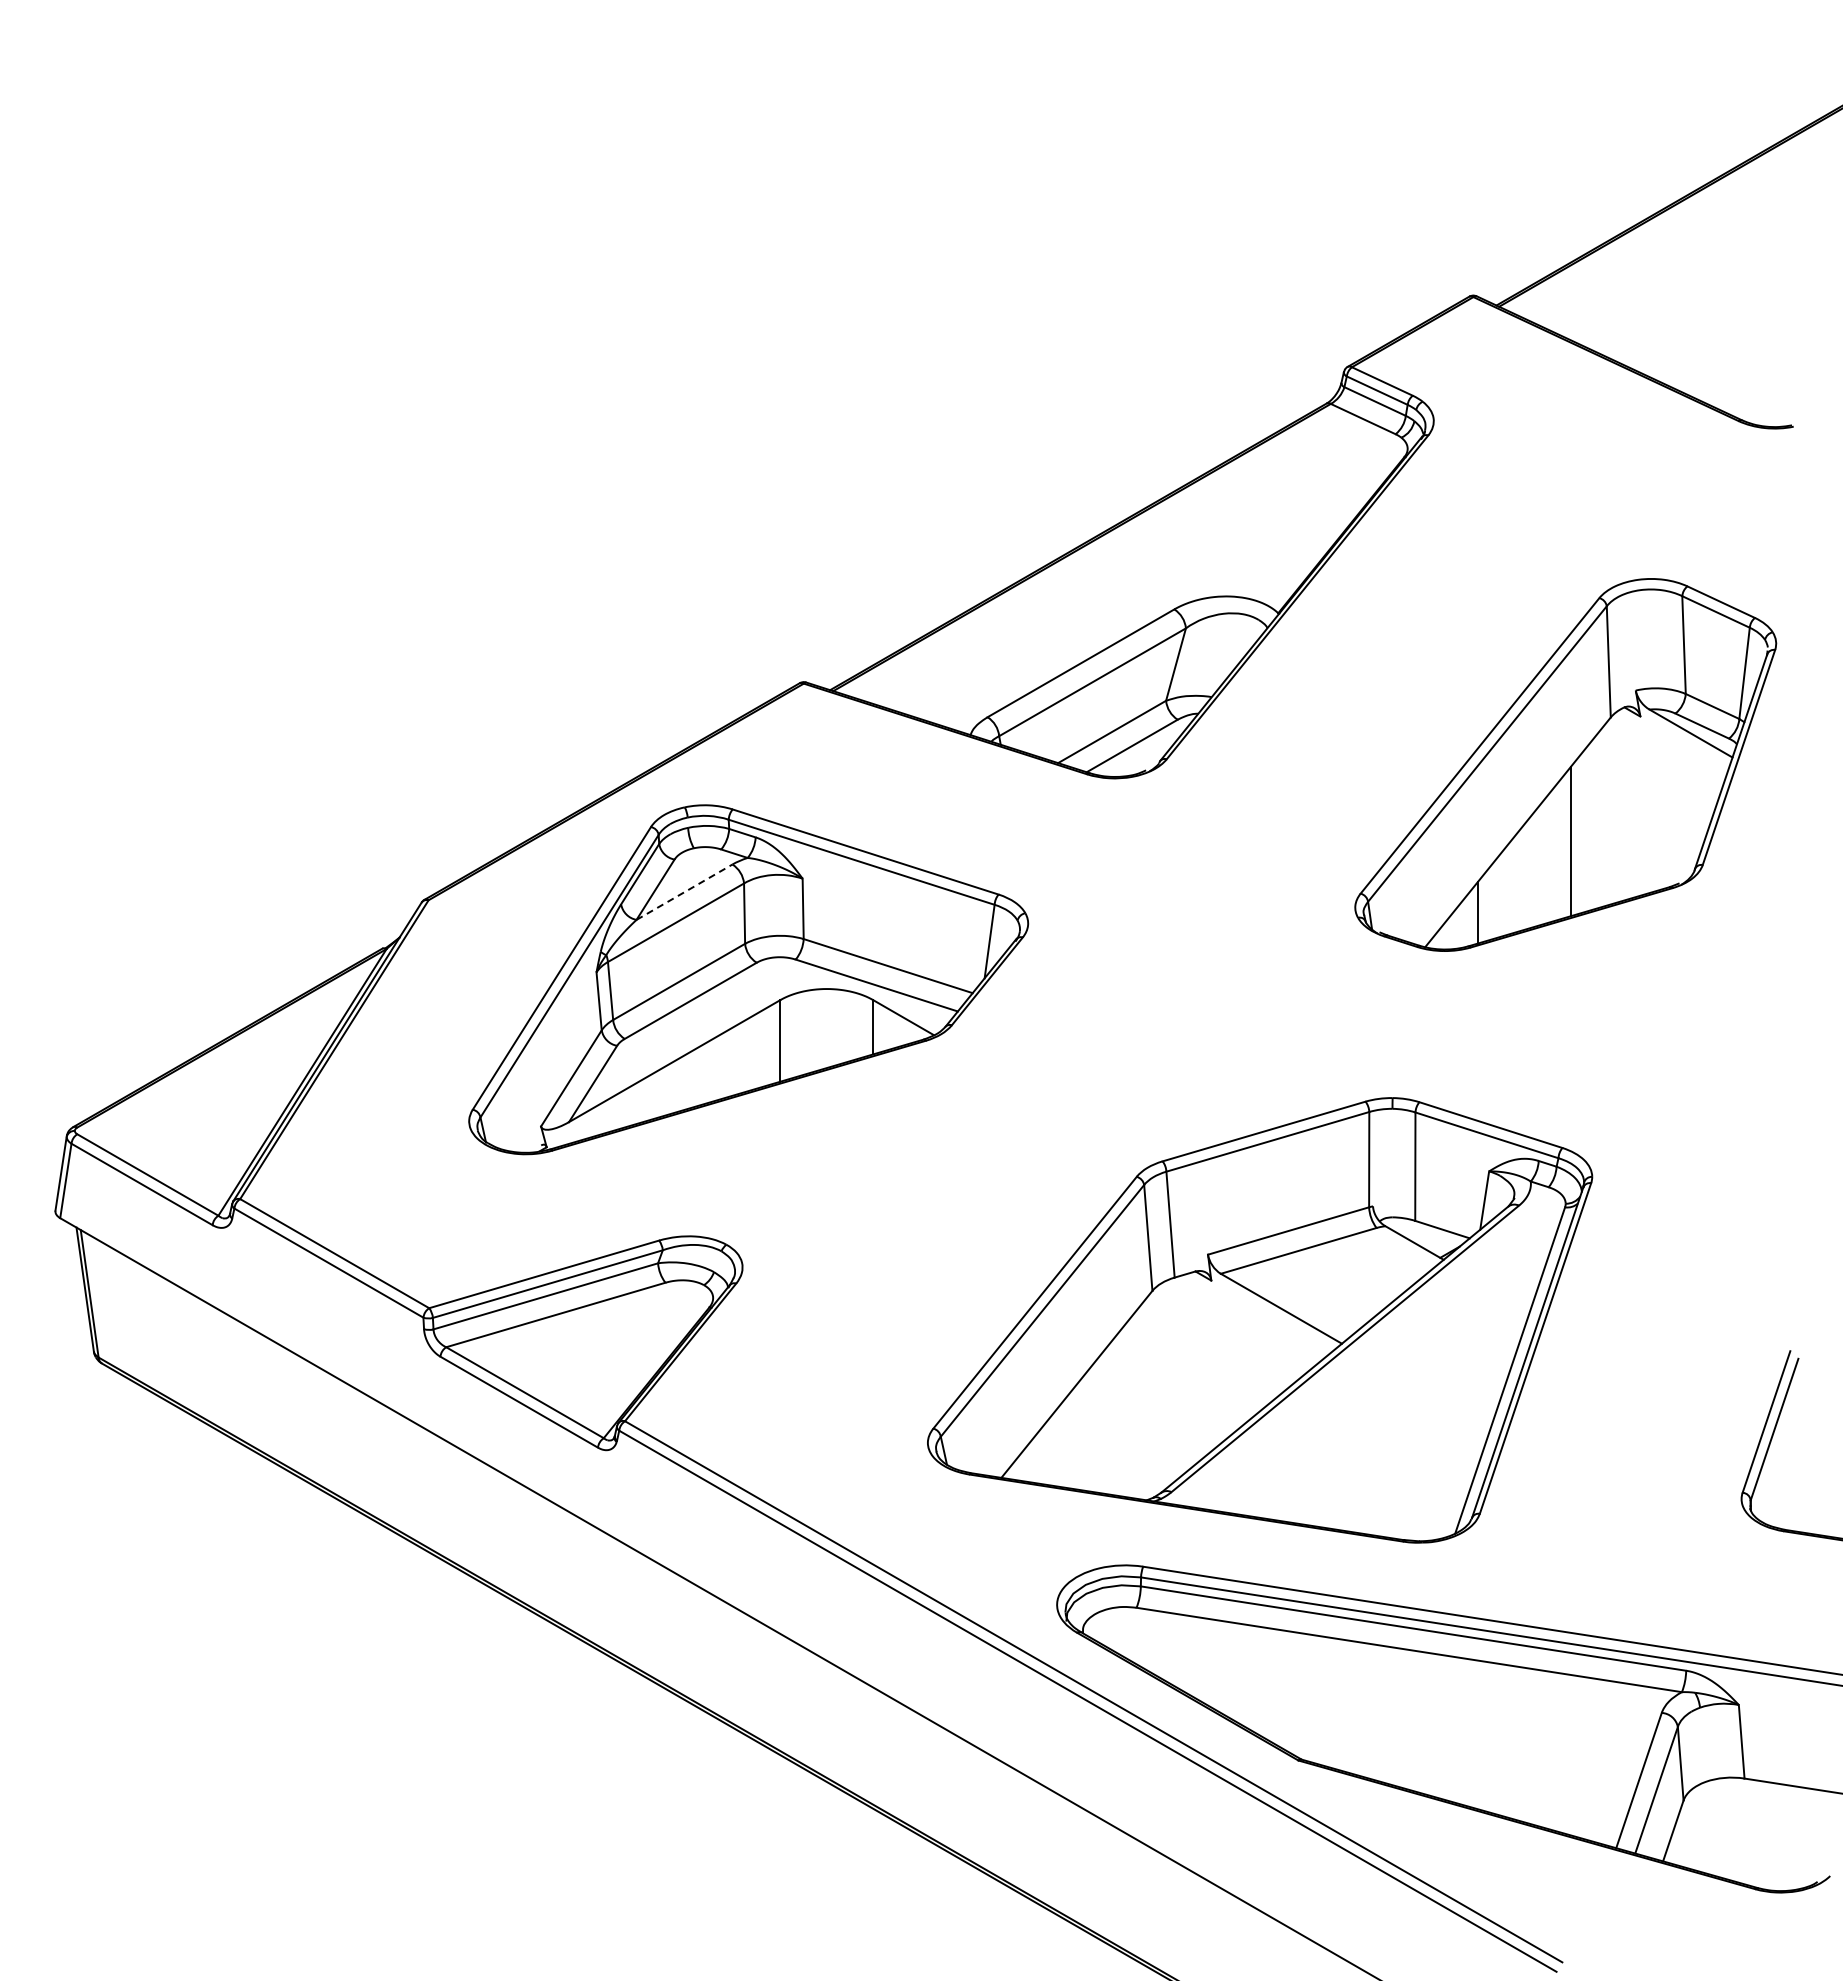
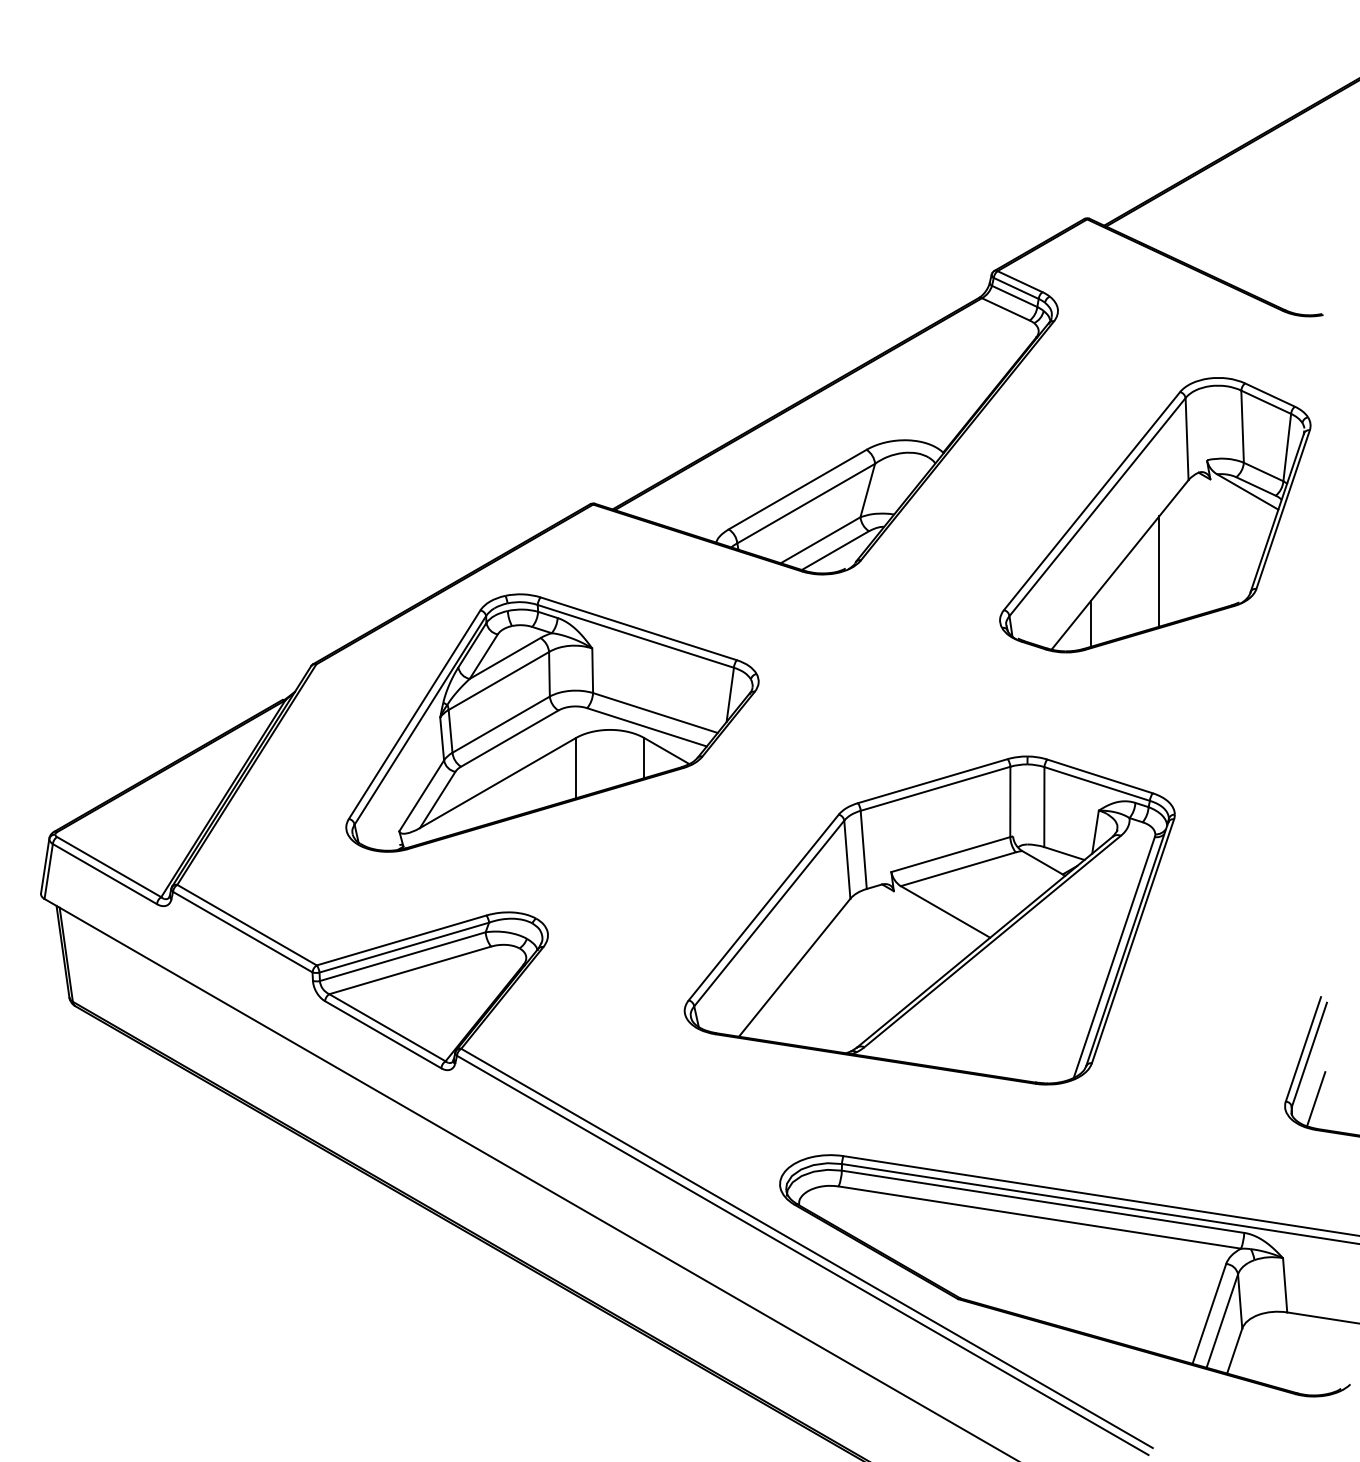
part: (1565, 764) -> (1155, 514), moved
line: (684, 891) -> (505, 657), dashed -> solid
part: (1260, 1320) -> (930, 920), moved
line: (1783, 1489) -> (1315, 1099), added

